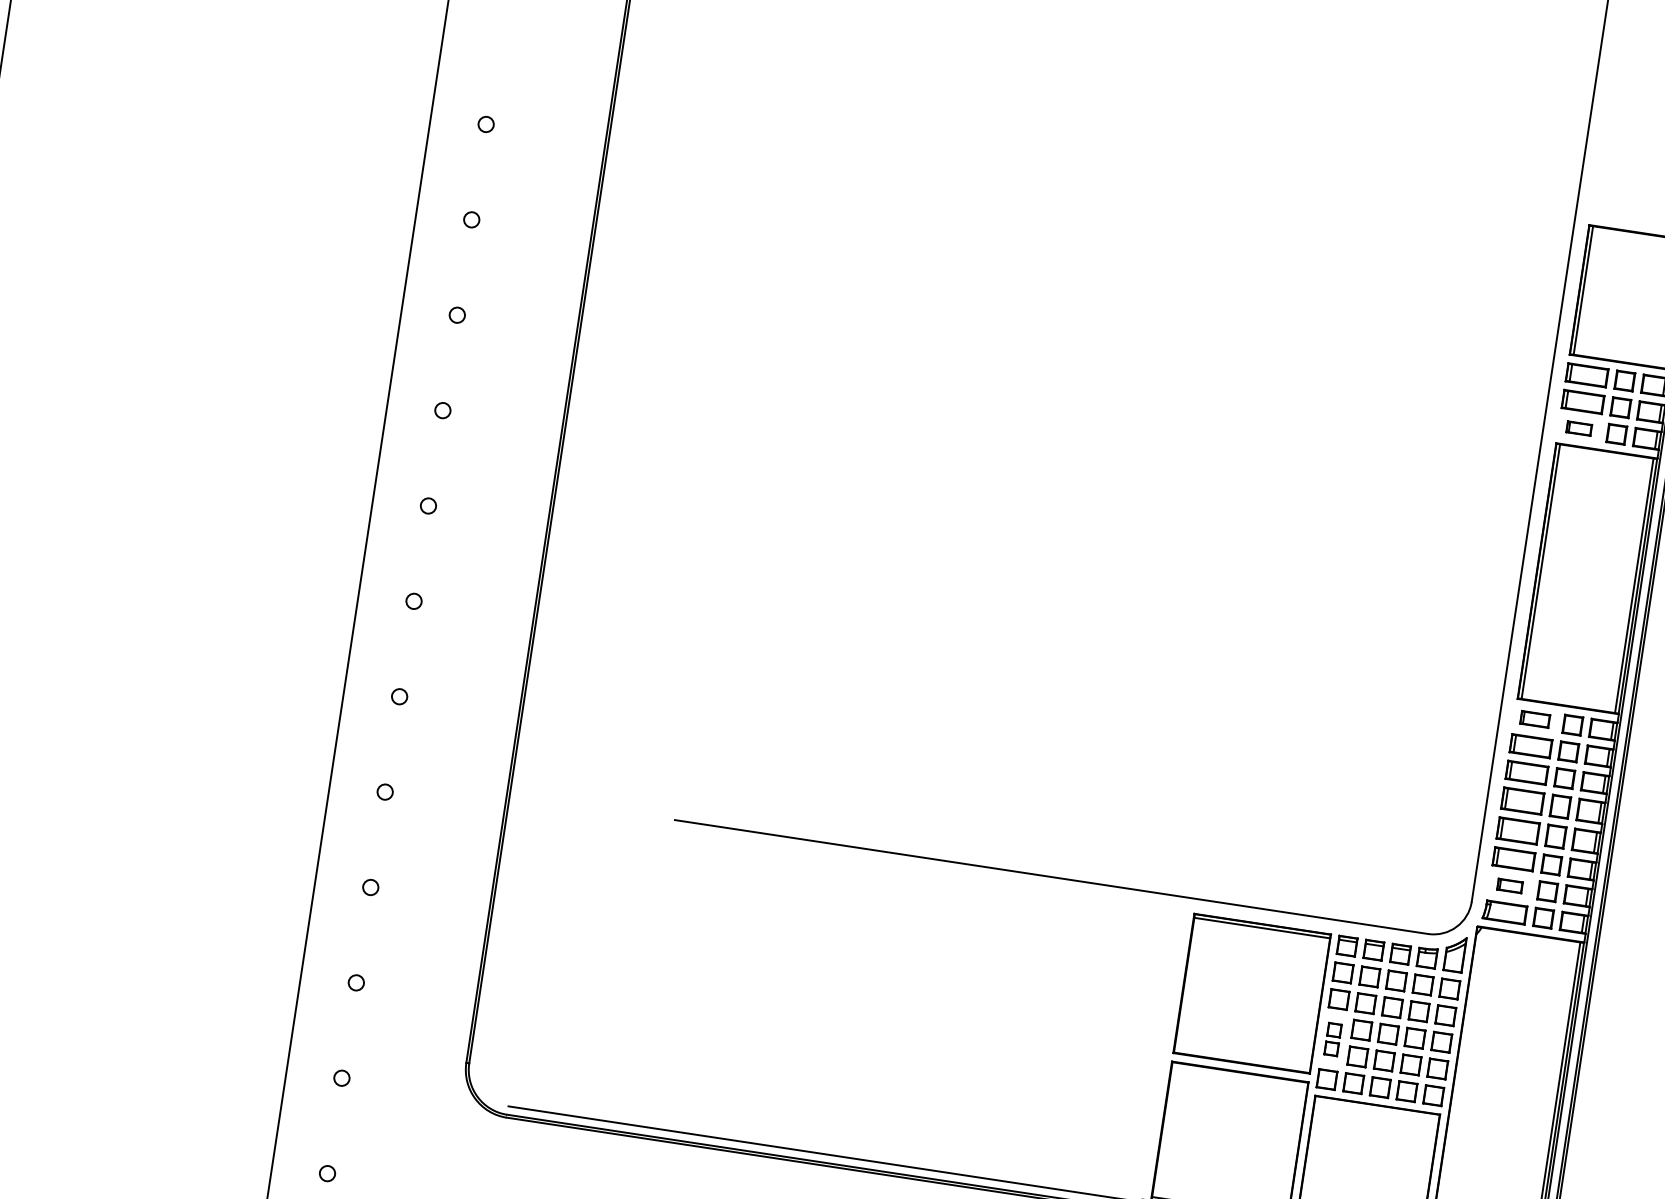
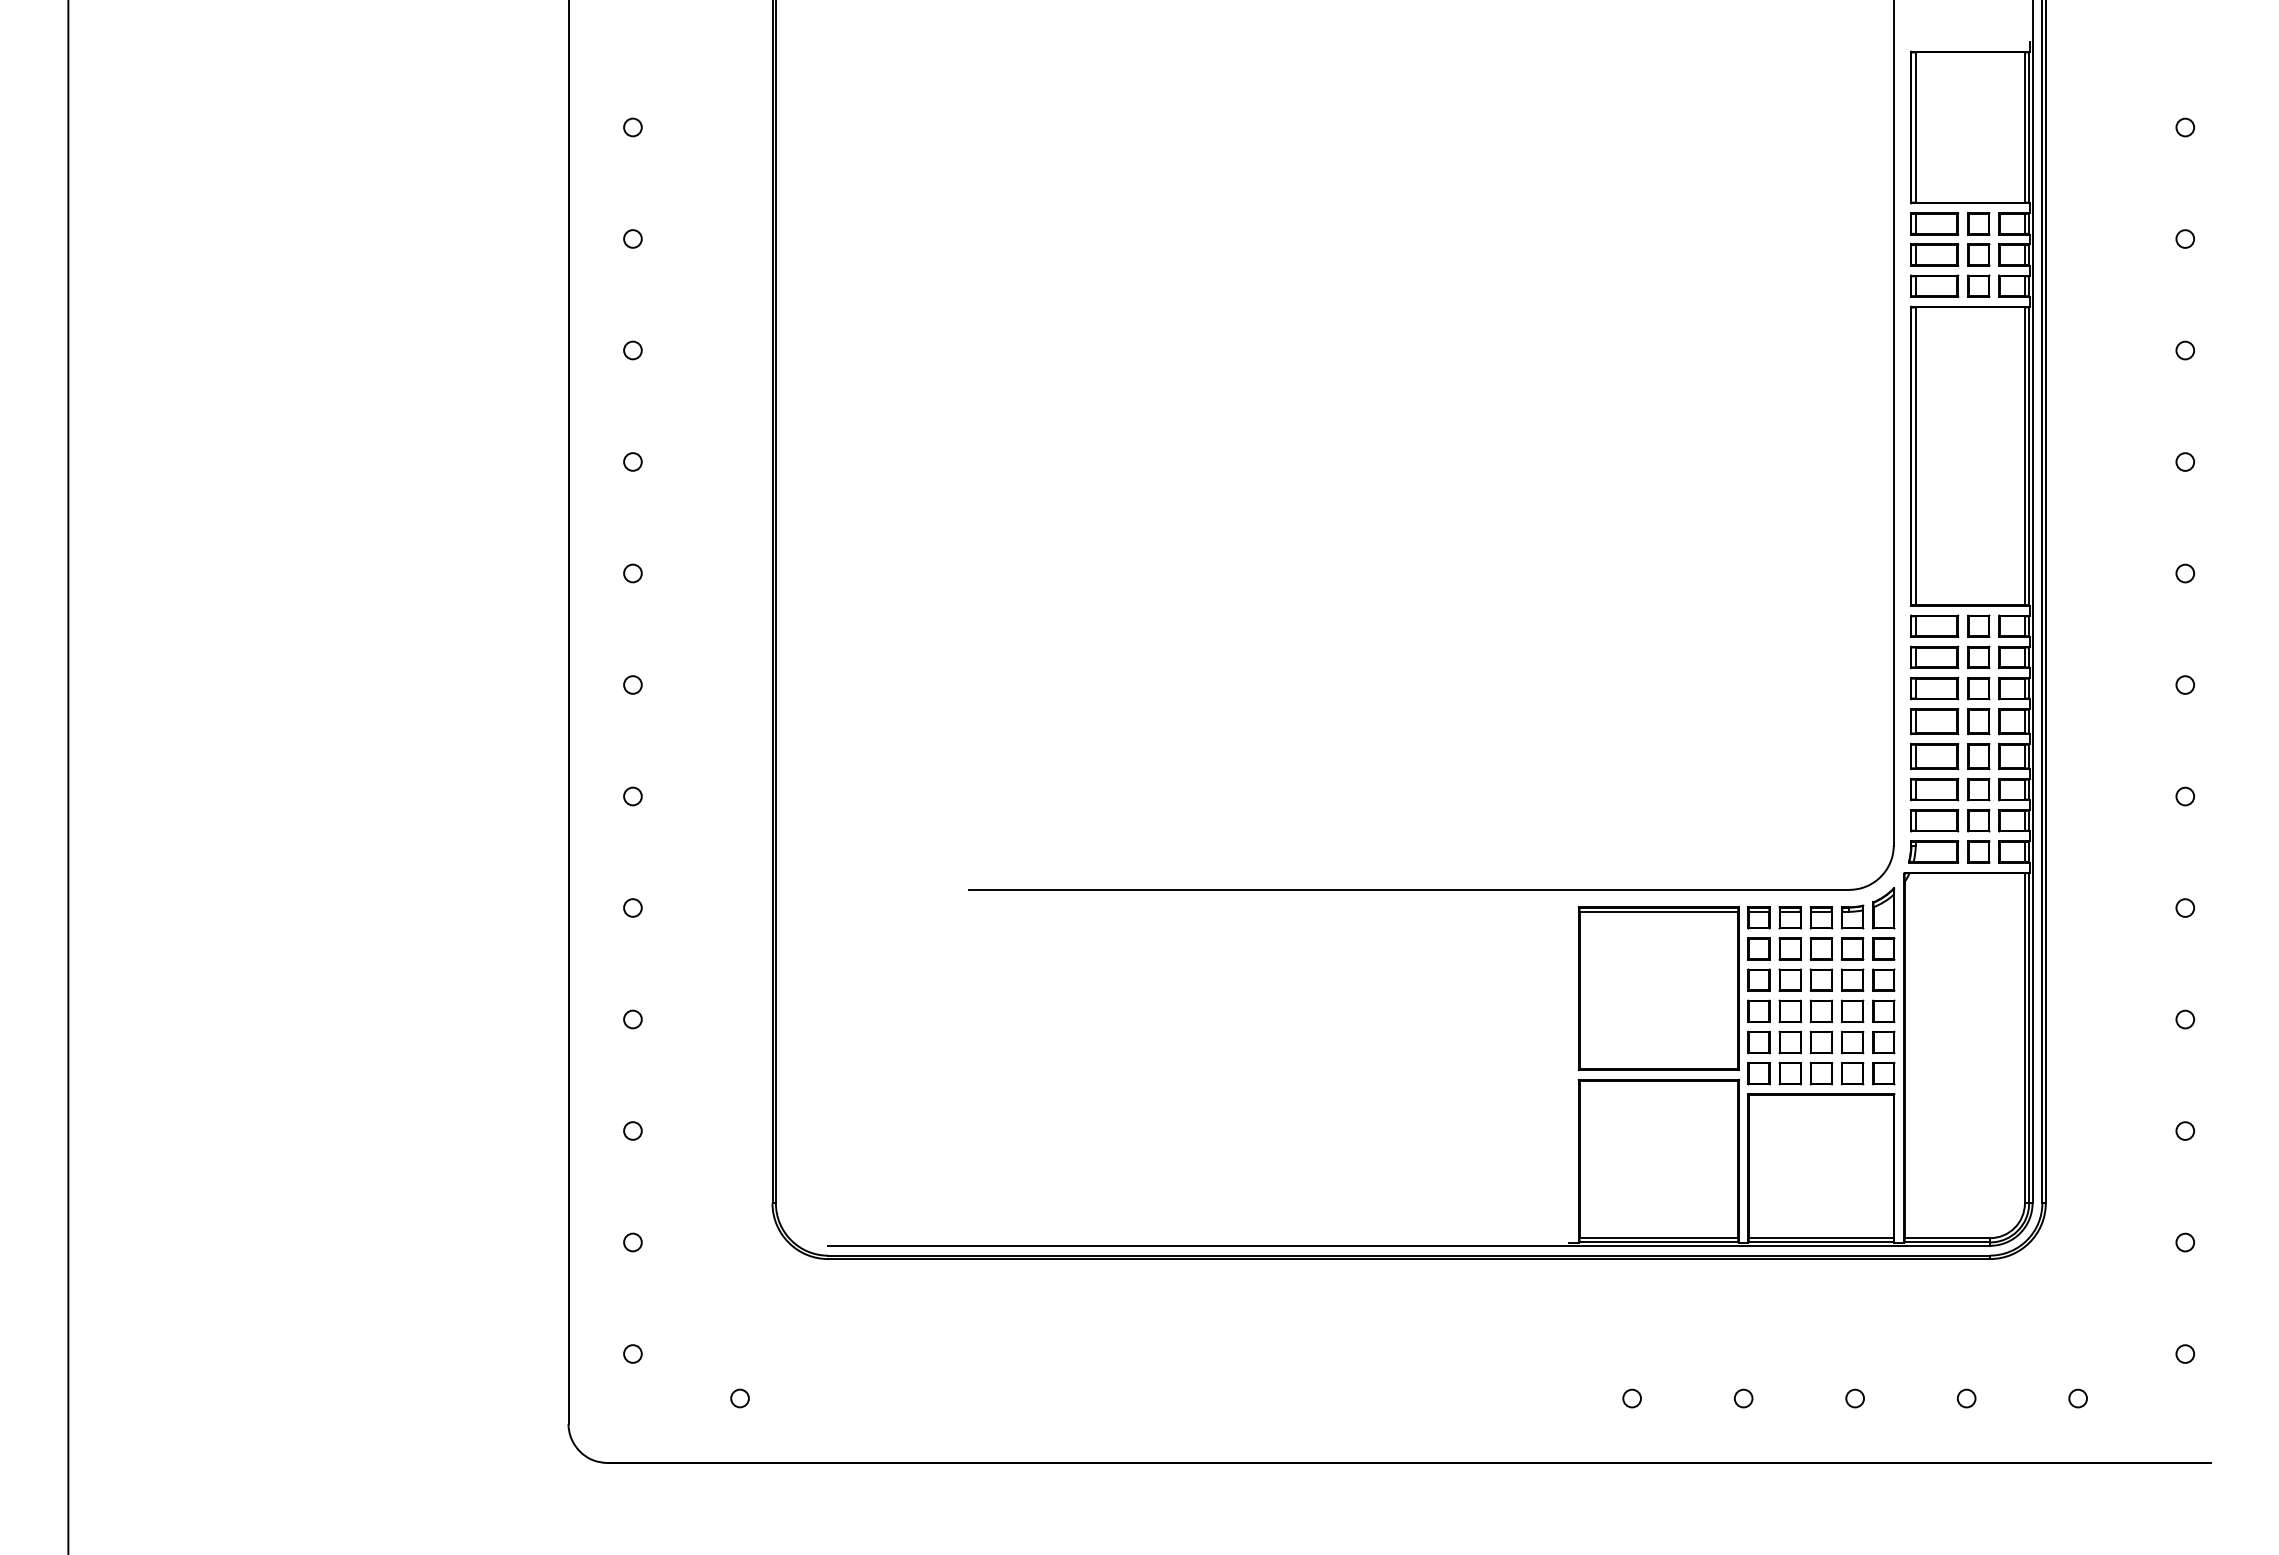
part: (1579, 428) -> (1934, 285), size x1.67
part: (1535, 718) -> (1934, 625), size x1.43
part: (1509, 885) -> (1934, 820), size x1.67
part: (1332, 1039) -> (1758, 1026), size x1.43

